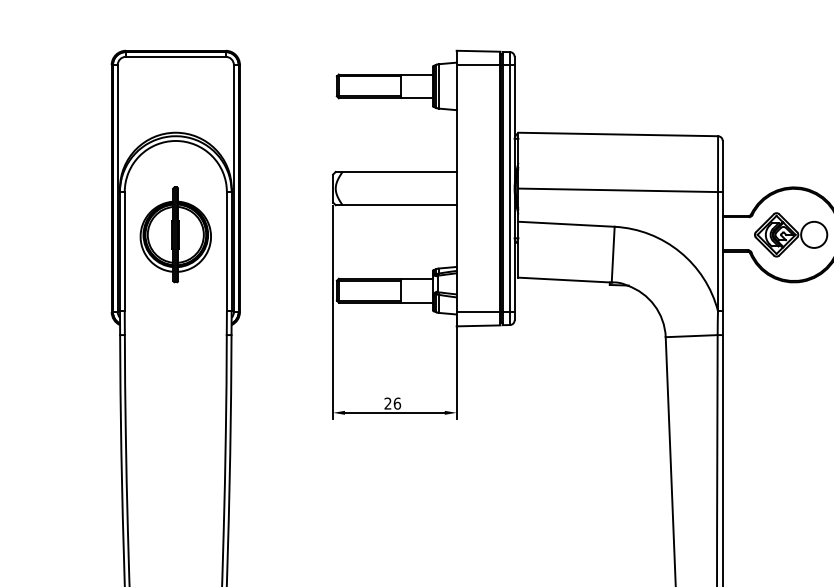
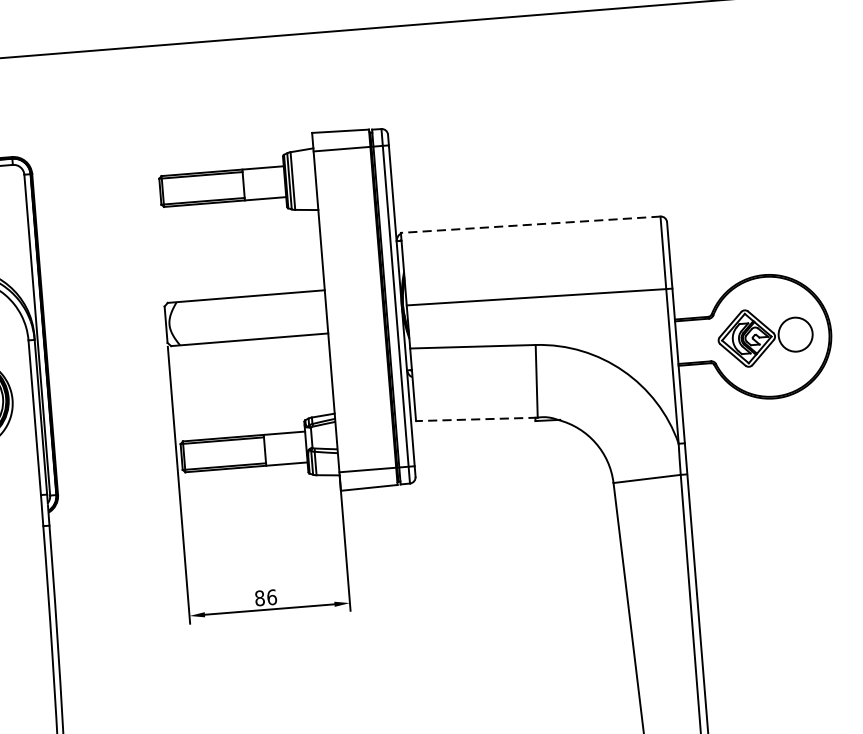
line: (618, 134) -> (531, 224), solid -> dashed
line: (565, 280) -> (477, 419), solid -> dashed
text: (387, 403) -> (259, 598), 26 -> 86

